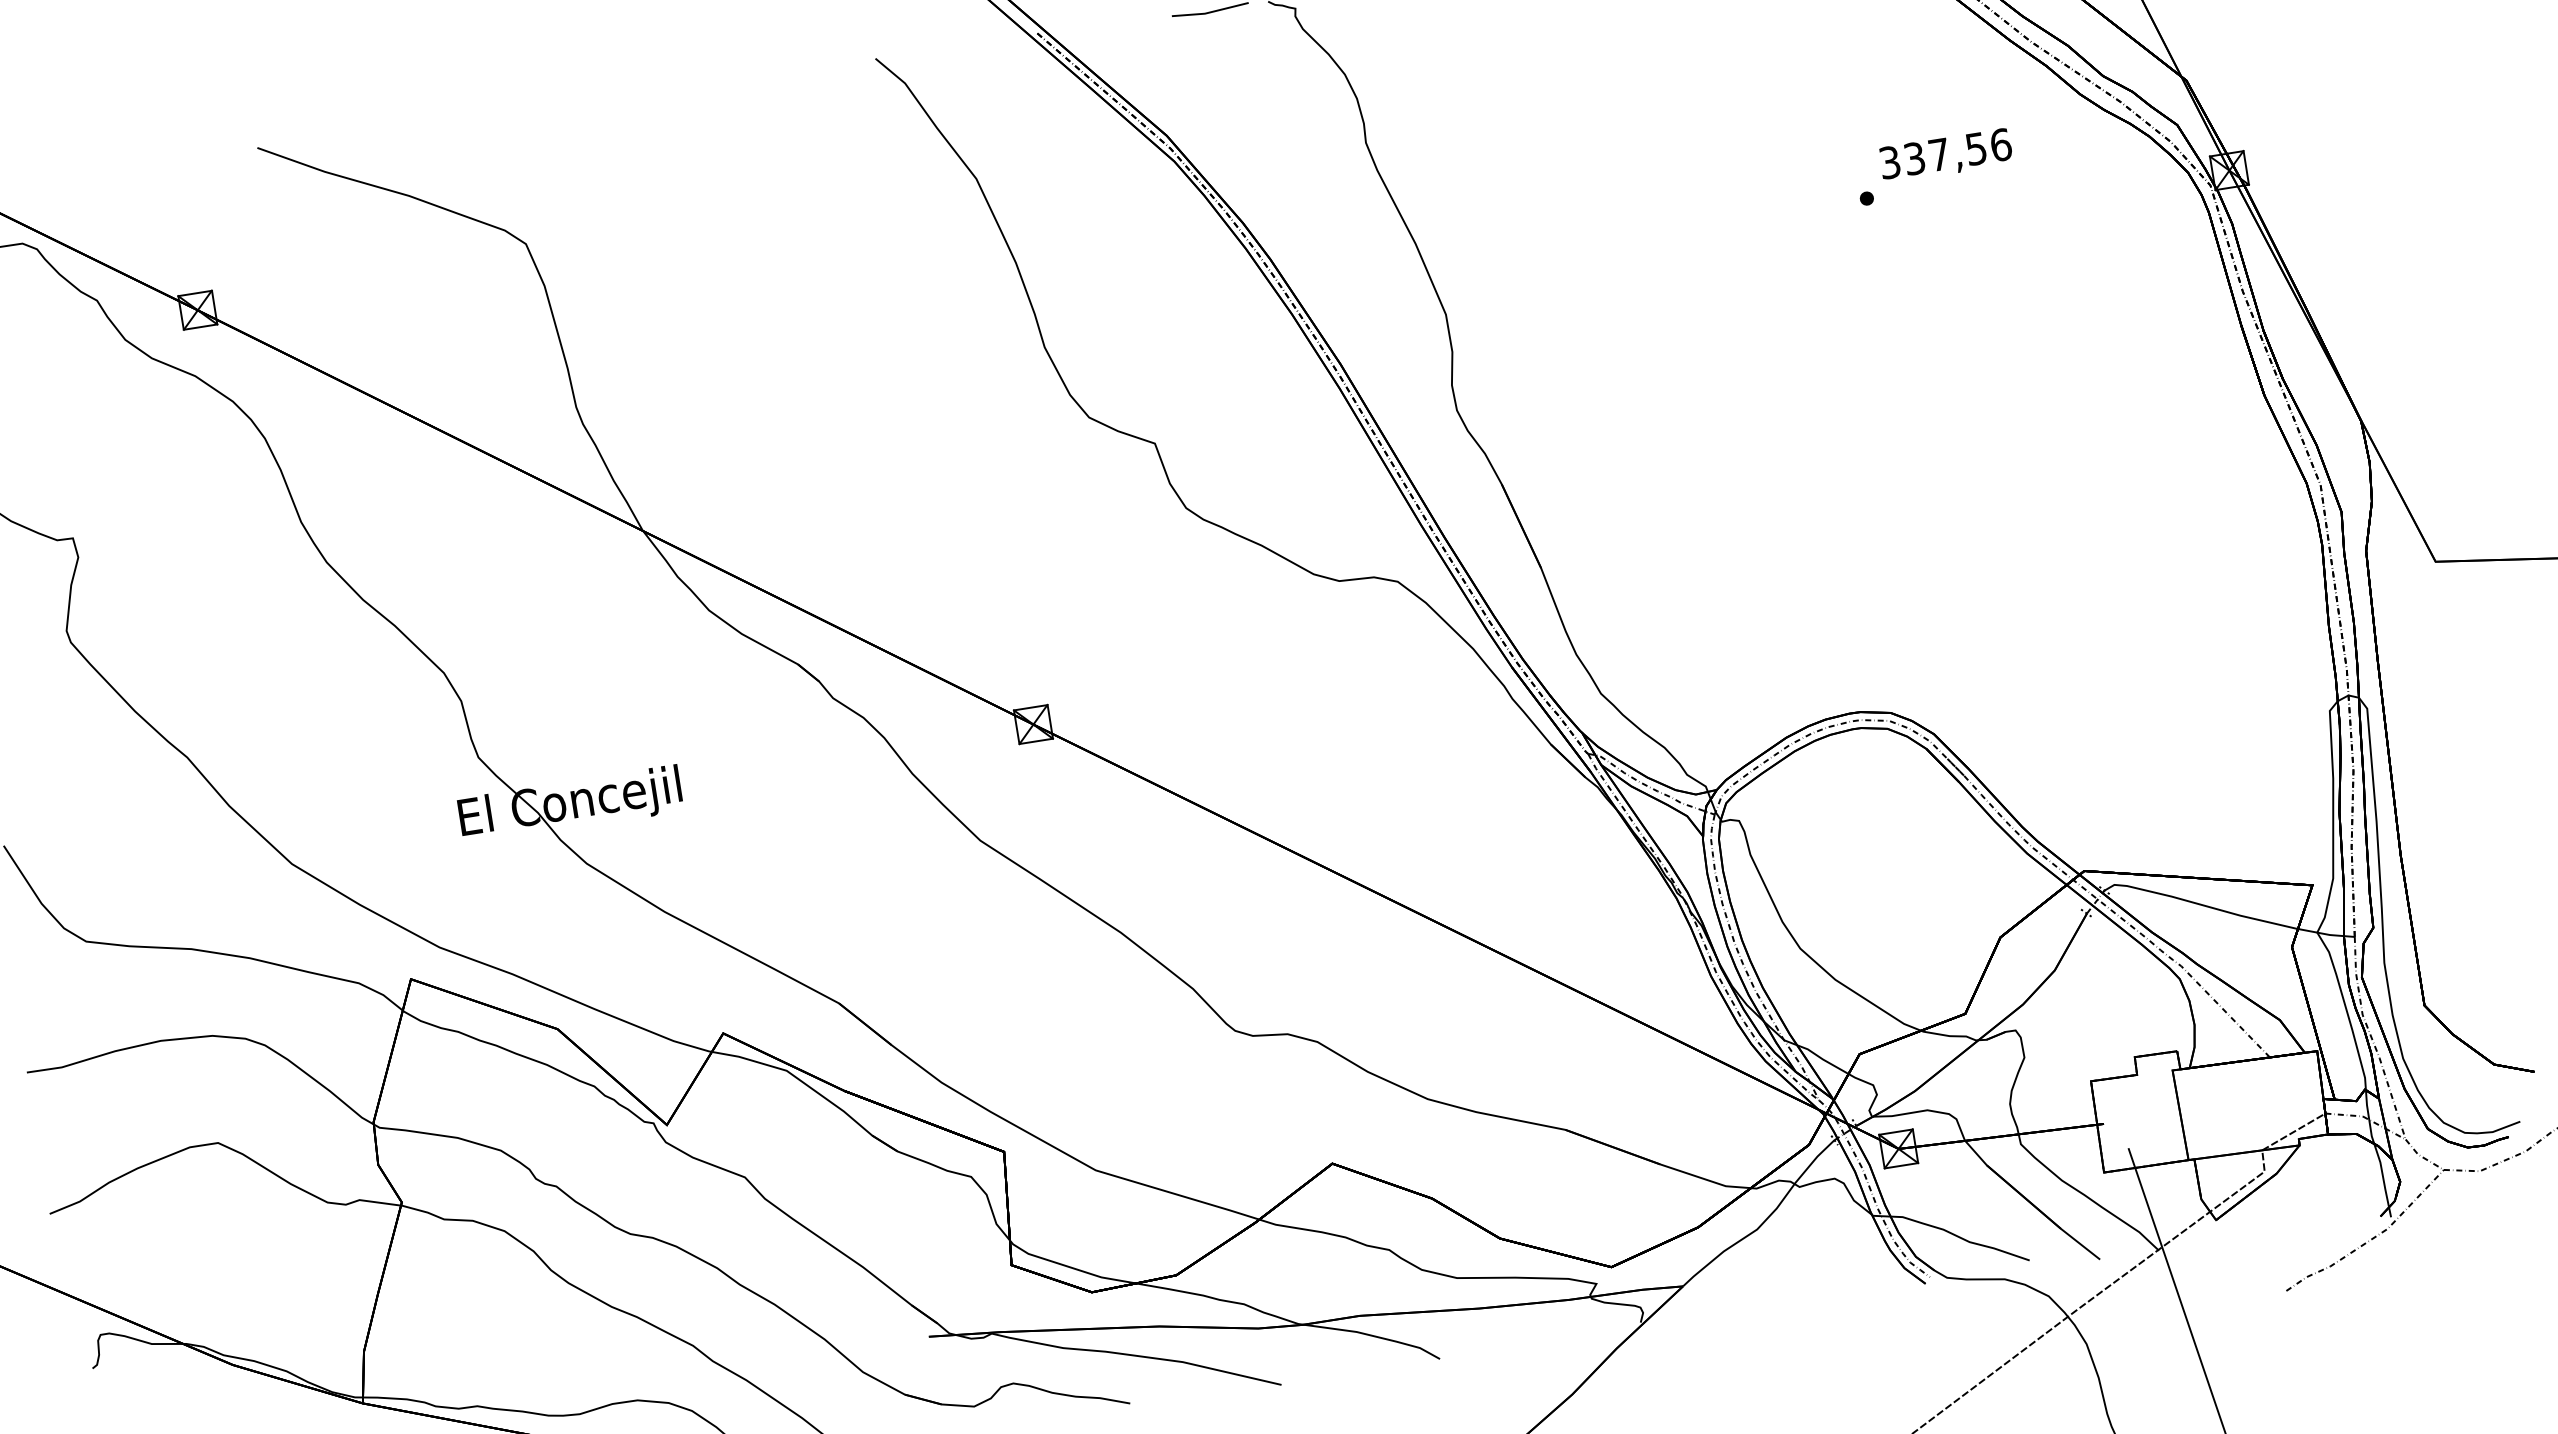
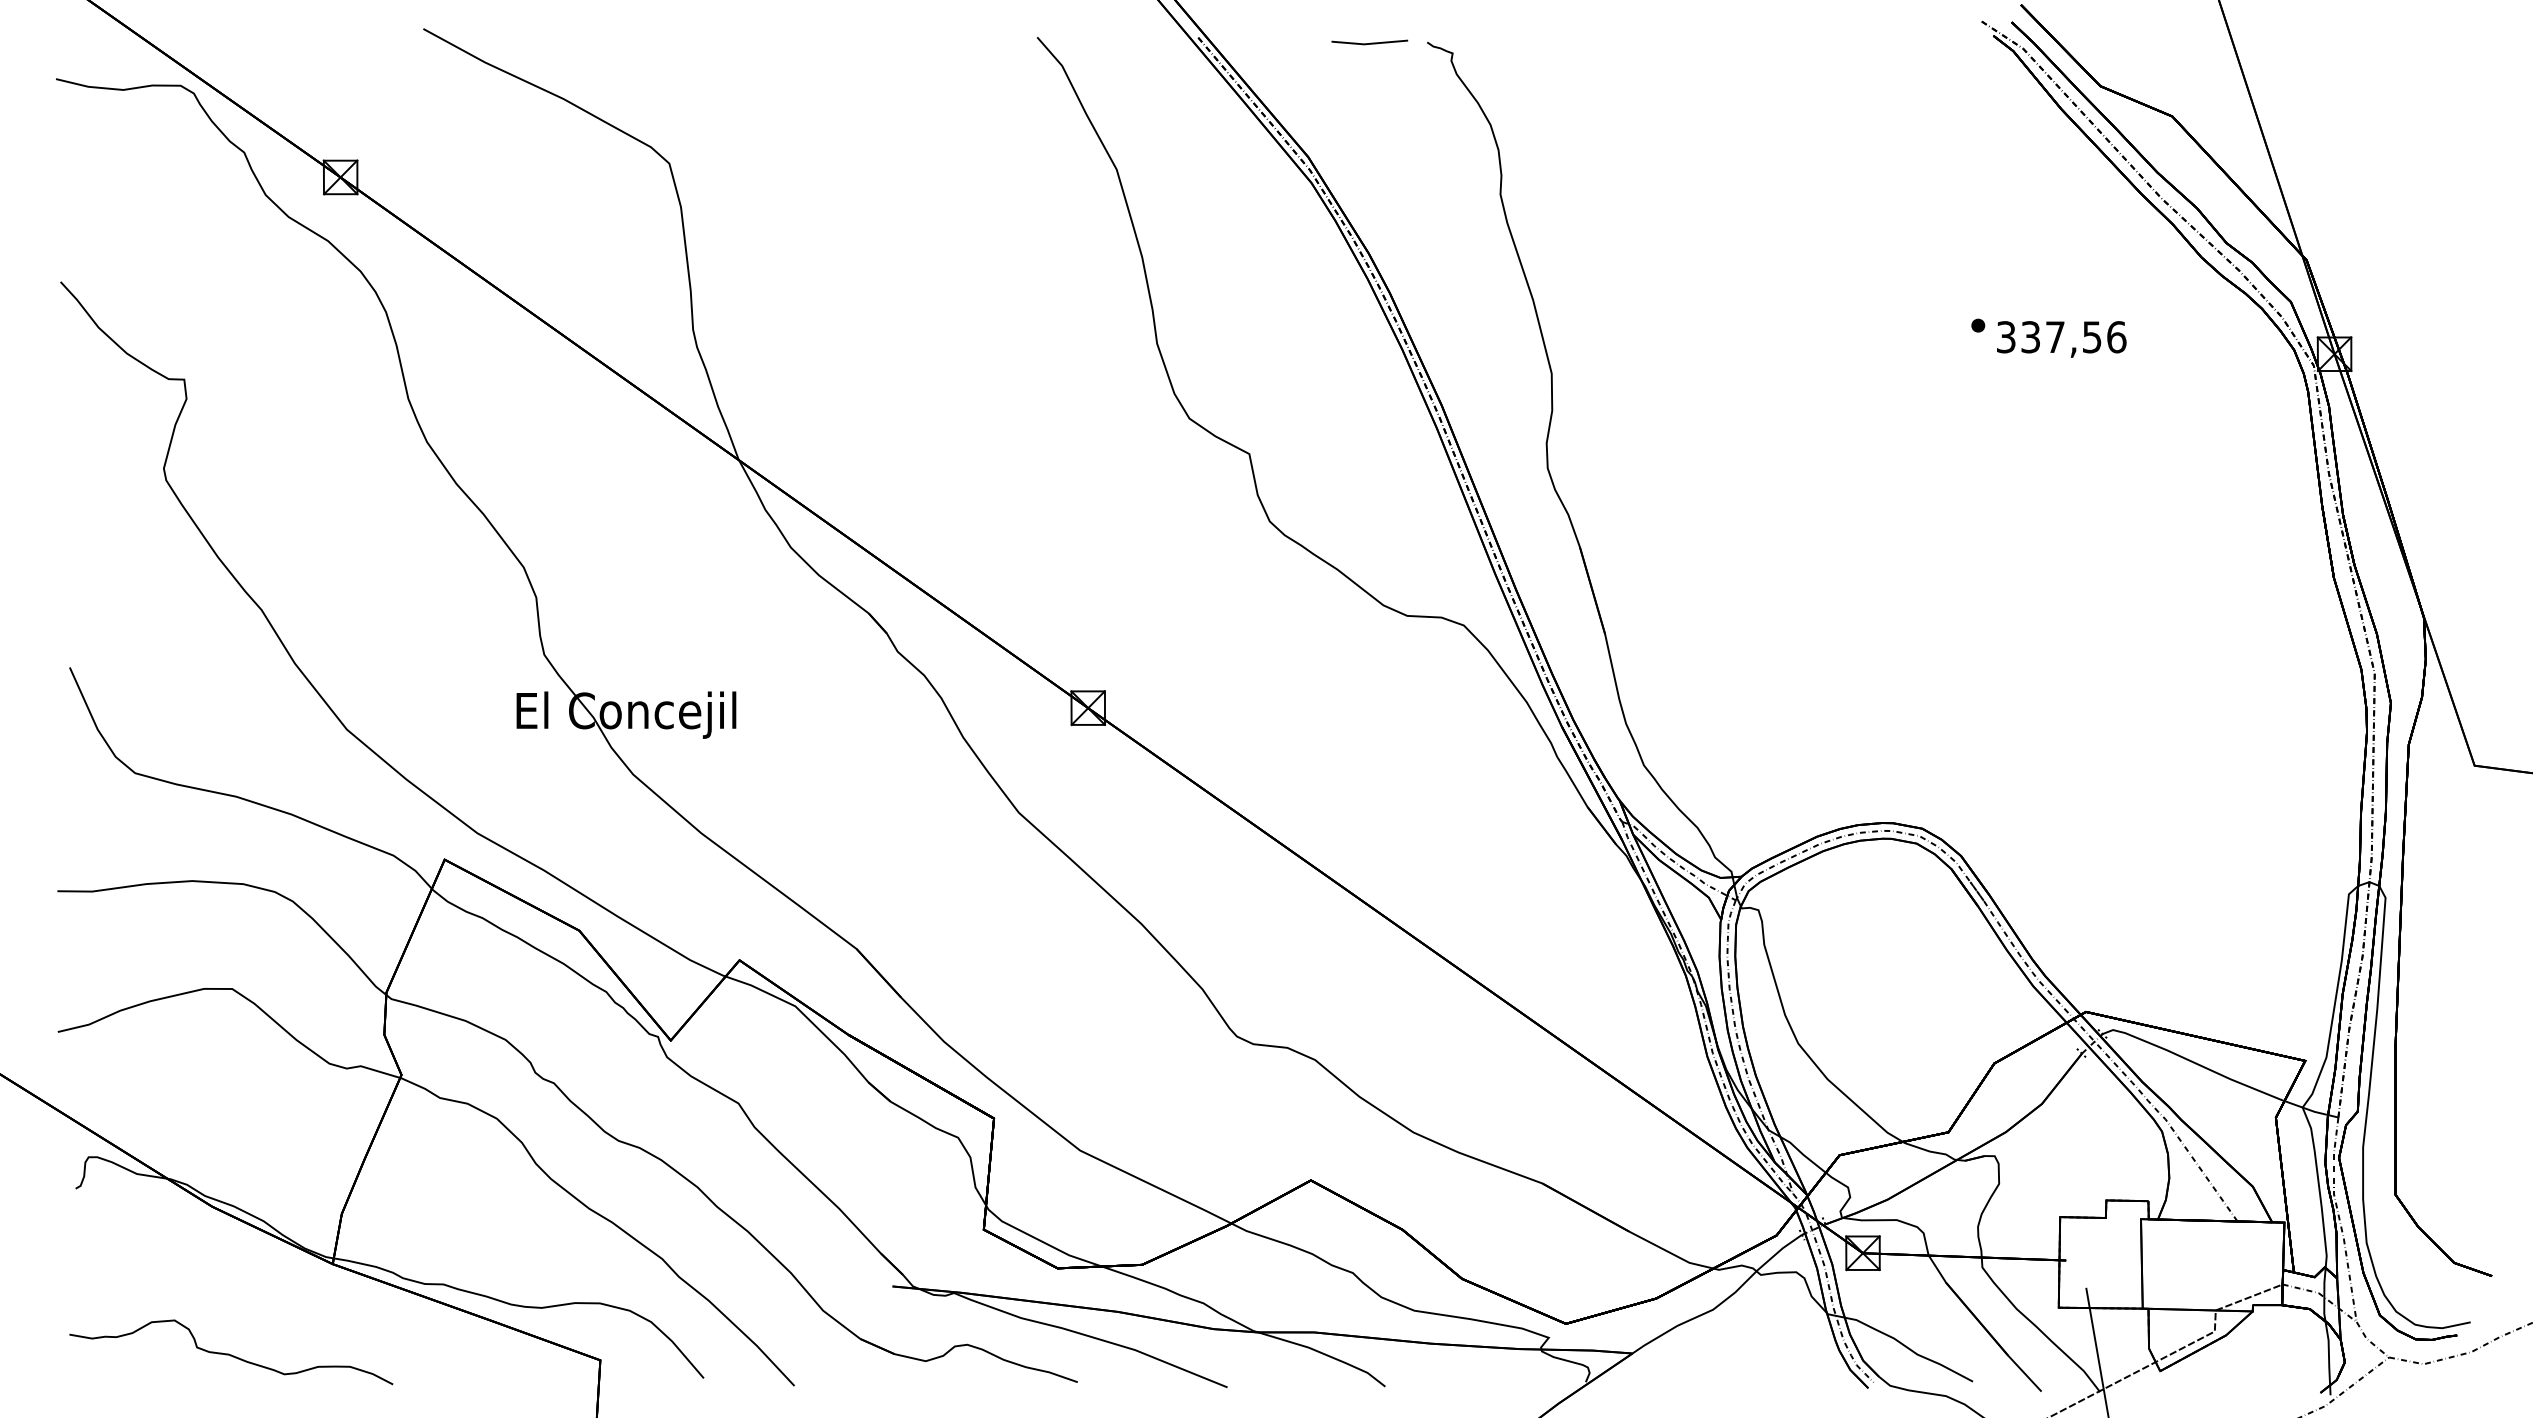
text: (1945, 156) -> (2061, 339), moved

